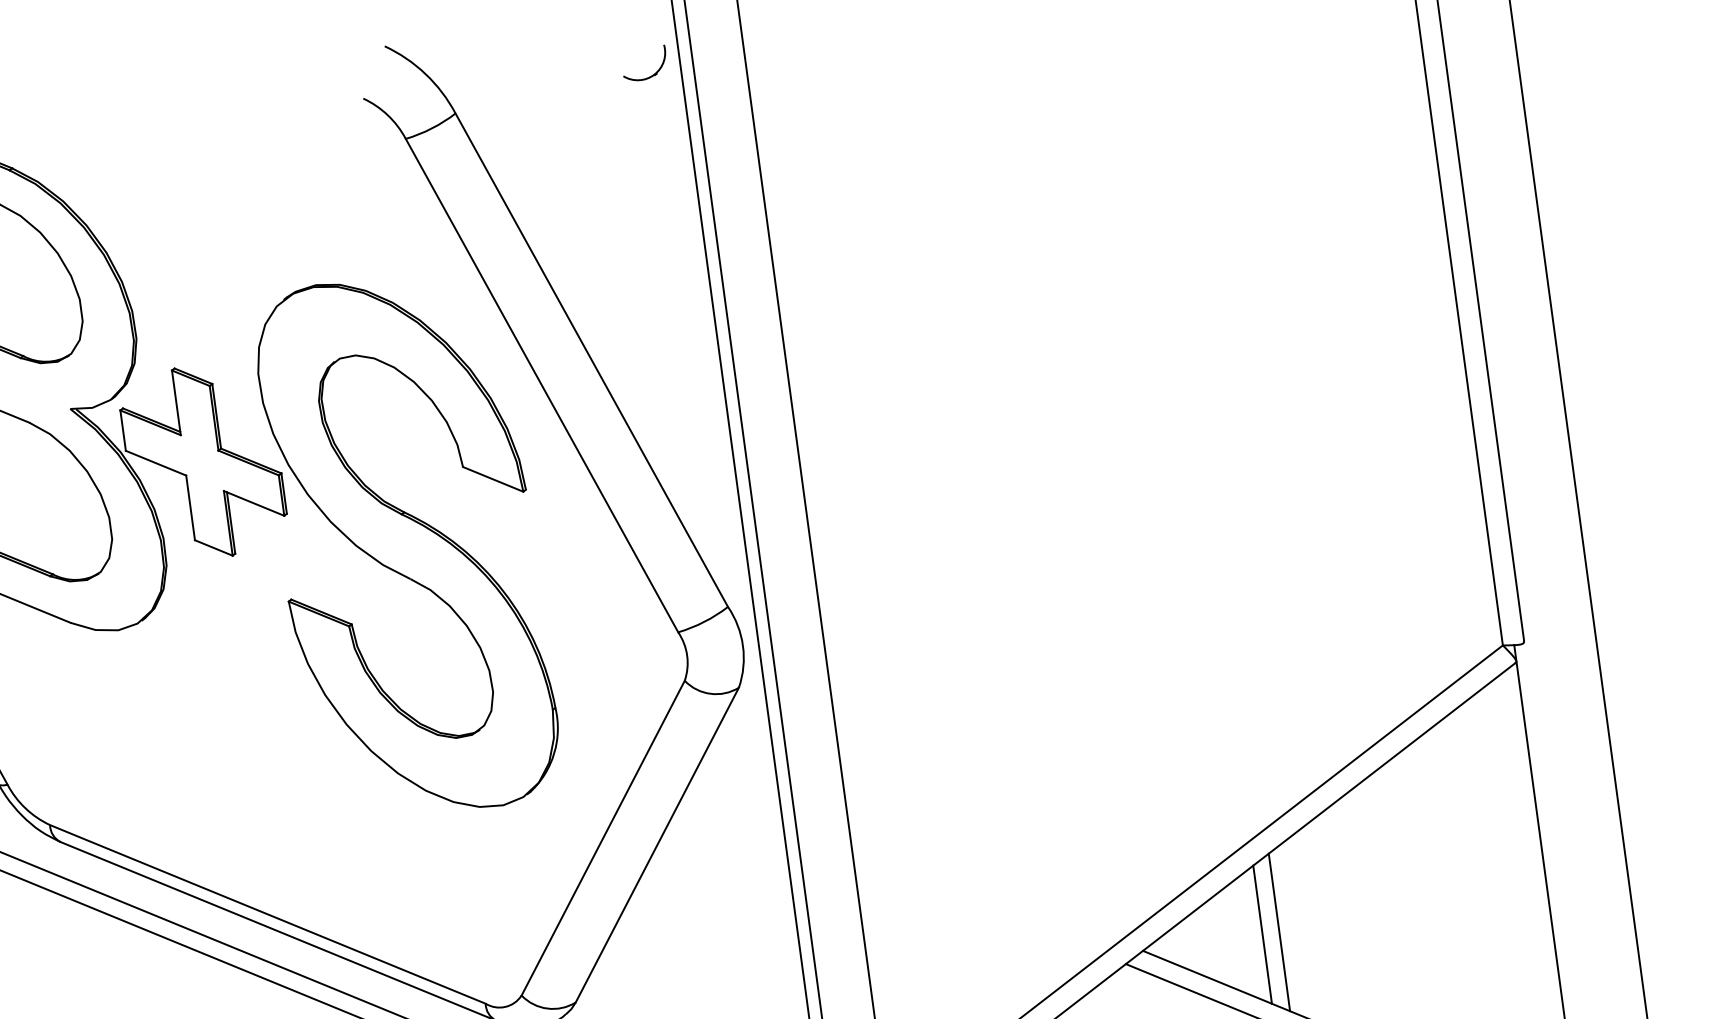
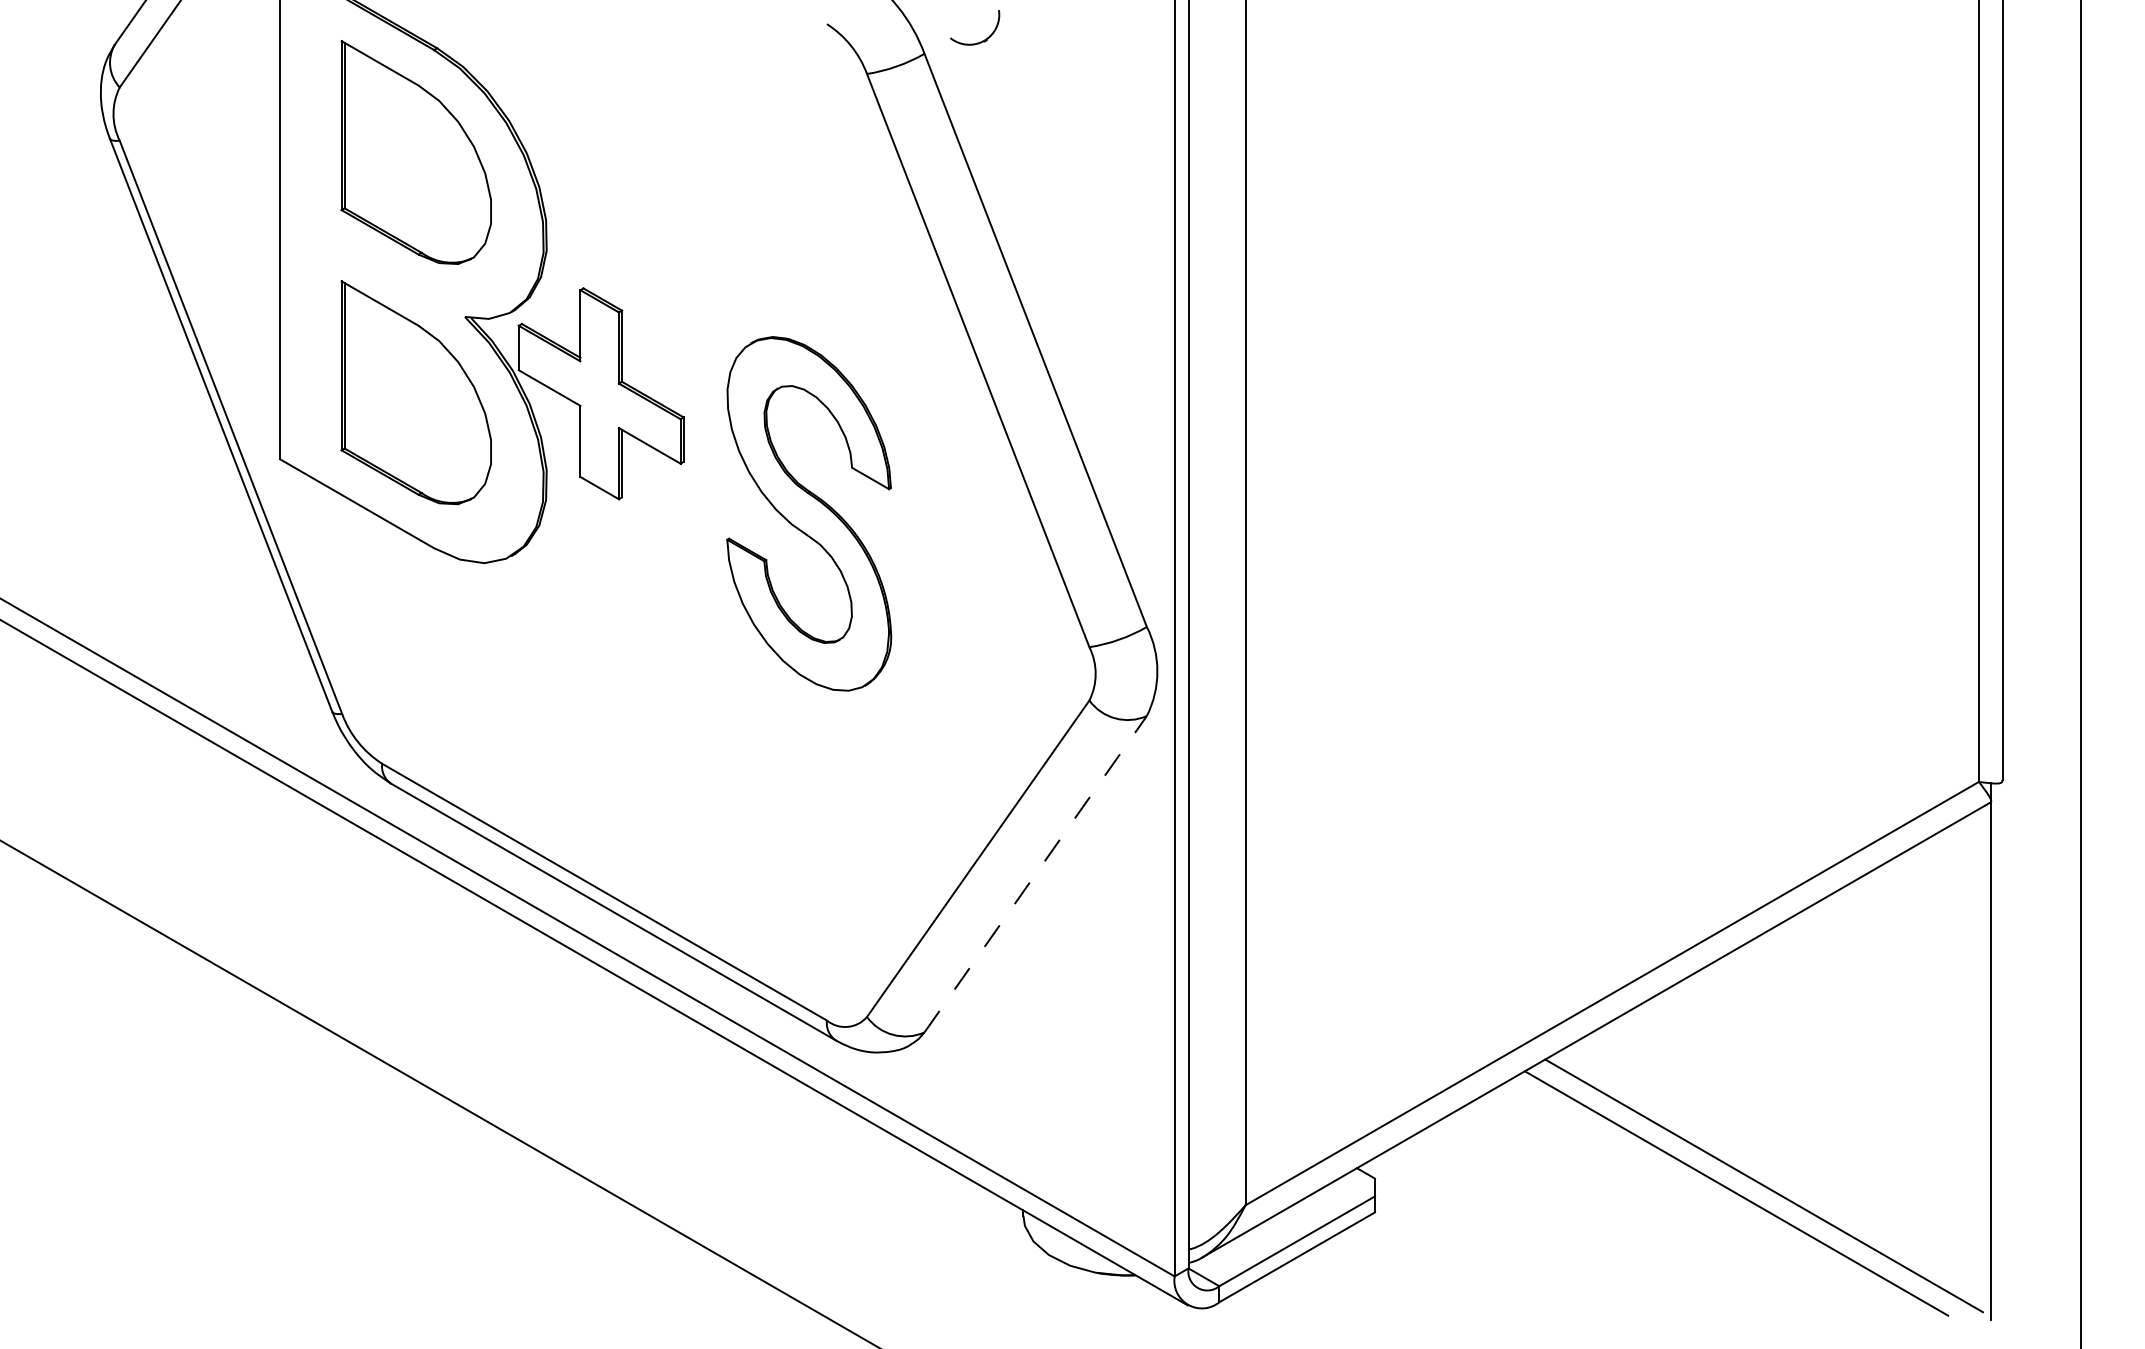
part: (652, 74) -> (982, 40), moved
part: (406, 545) -> (808, 513), size x0.6
line: (657, 844) -> (1036, 873), solid -> dashed
line: (1279, 932) -> (1695, 1059), removed
line: (1262, 934) -> (1676, 1059), removed

